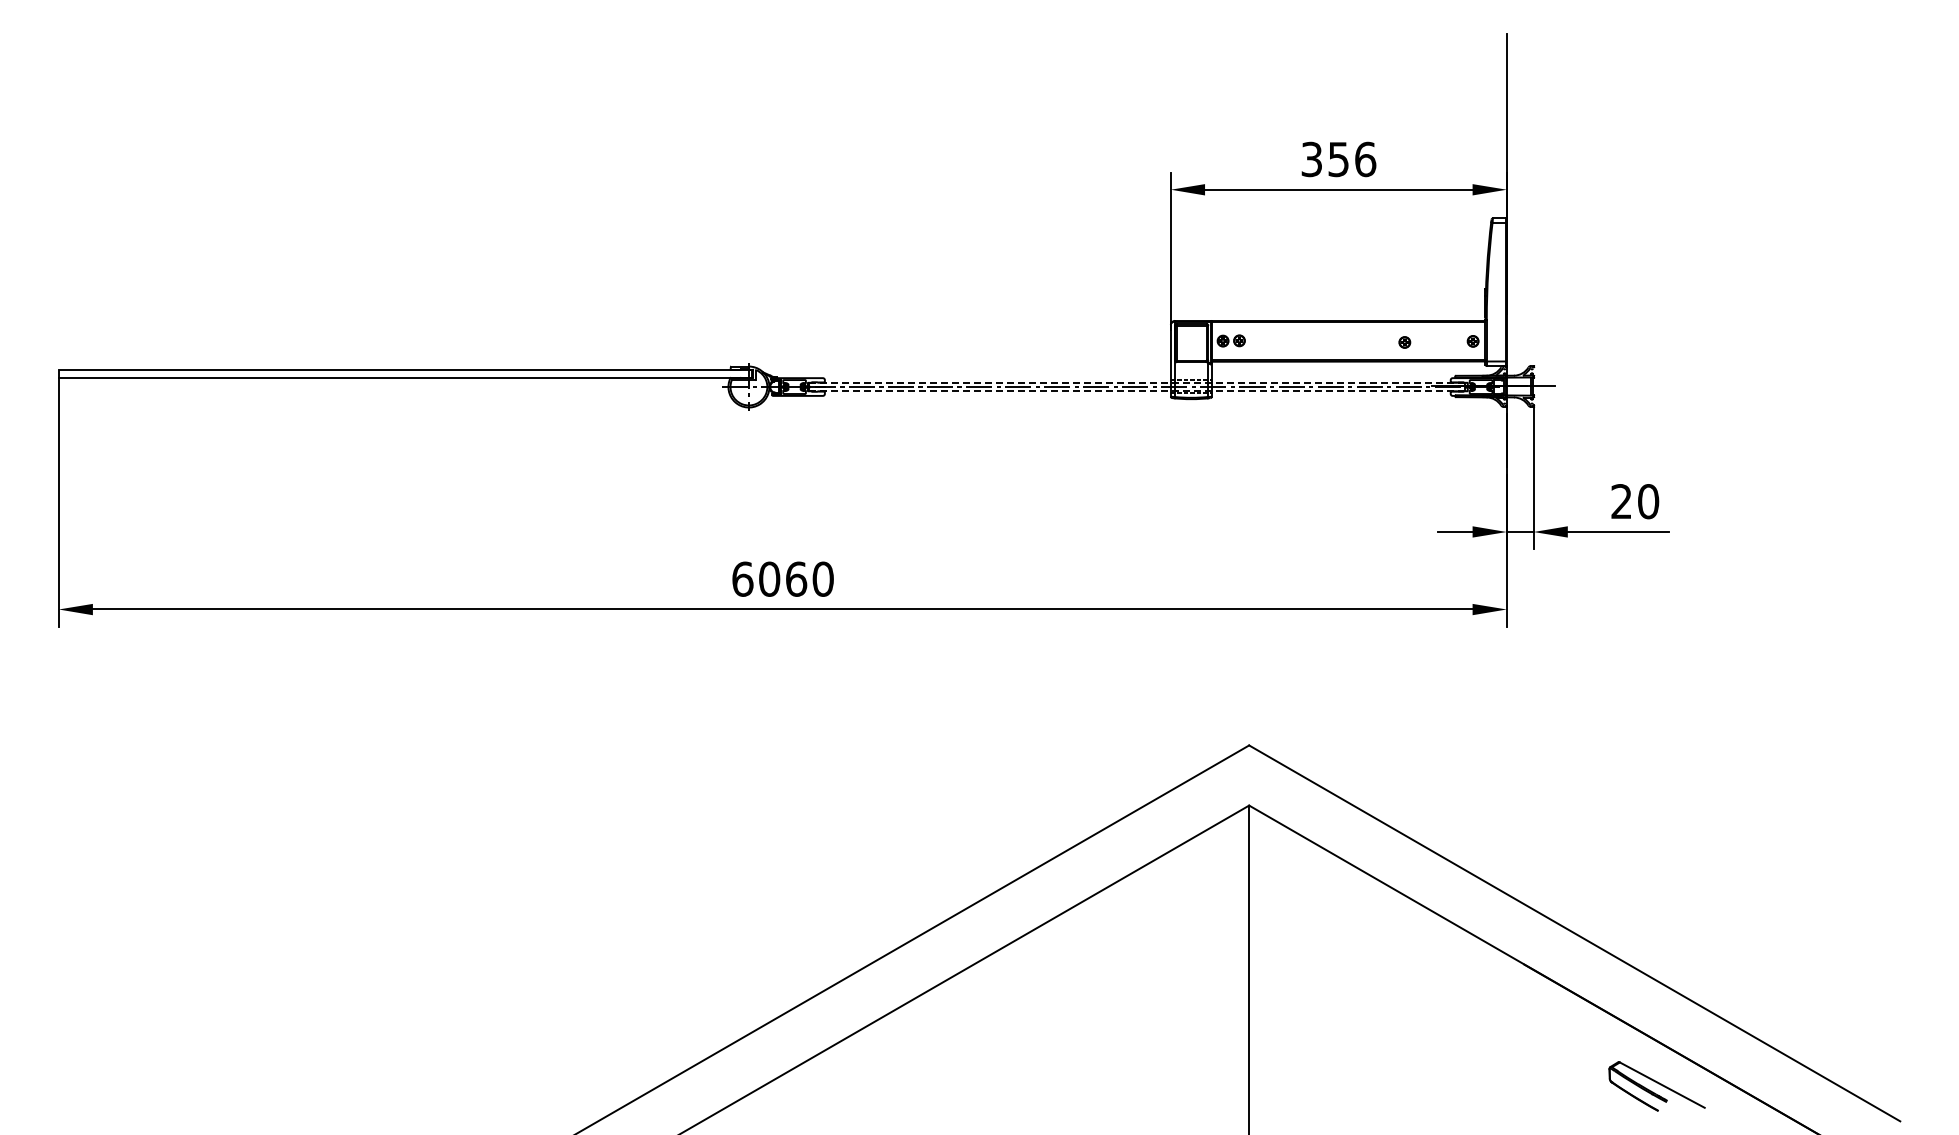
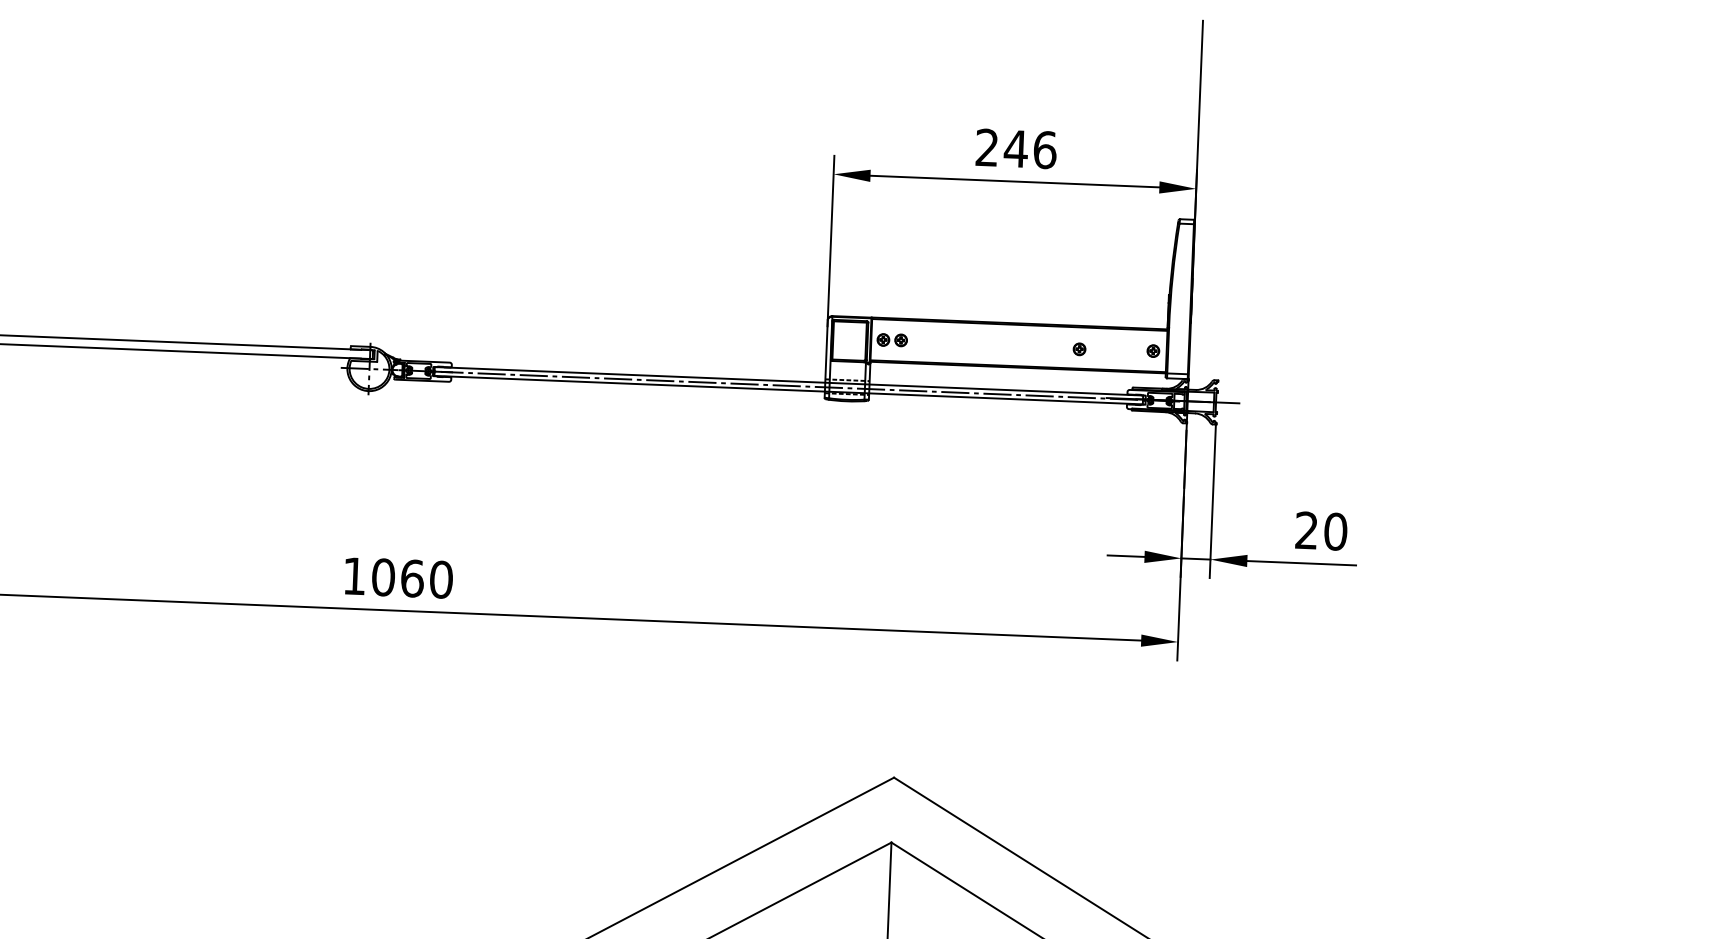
text: (1325, 159) -> (1001, 148), 356 -> 246
line: (1137, 382) -> (789, 380), dashed -> solid
line: (1137, 391) -> (788, 390), dashed -> solid
text: (742, 578) -> (354, 575), 6060 -> 1060

